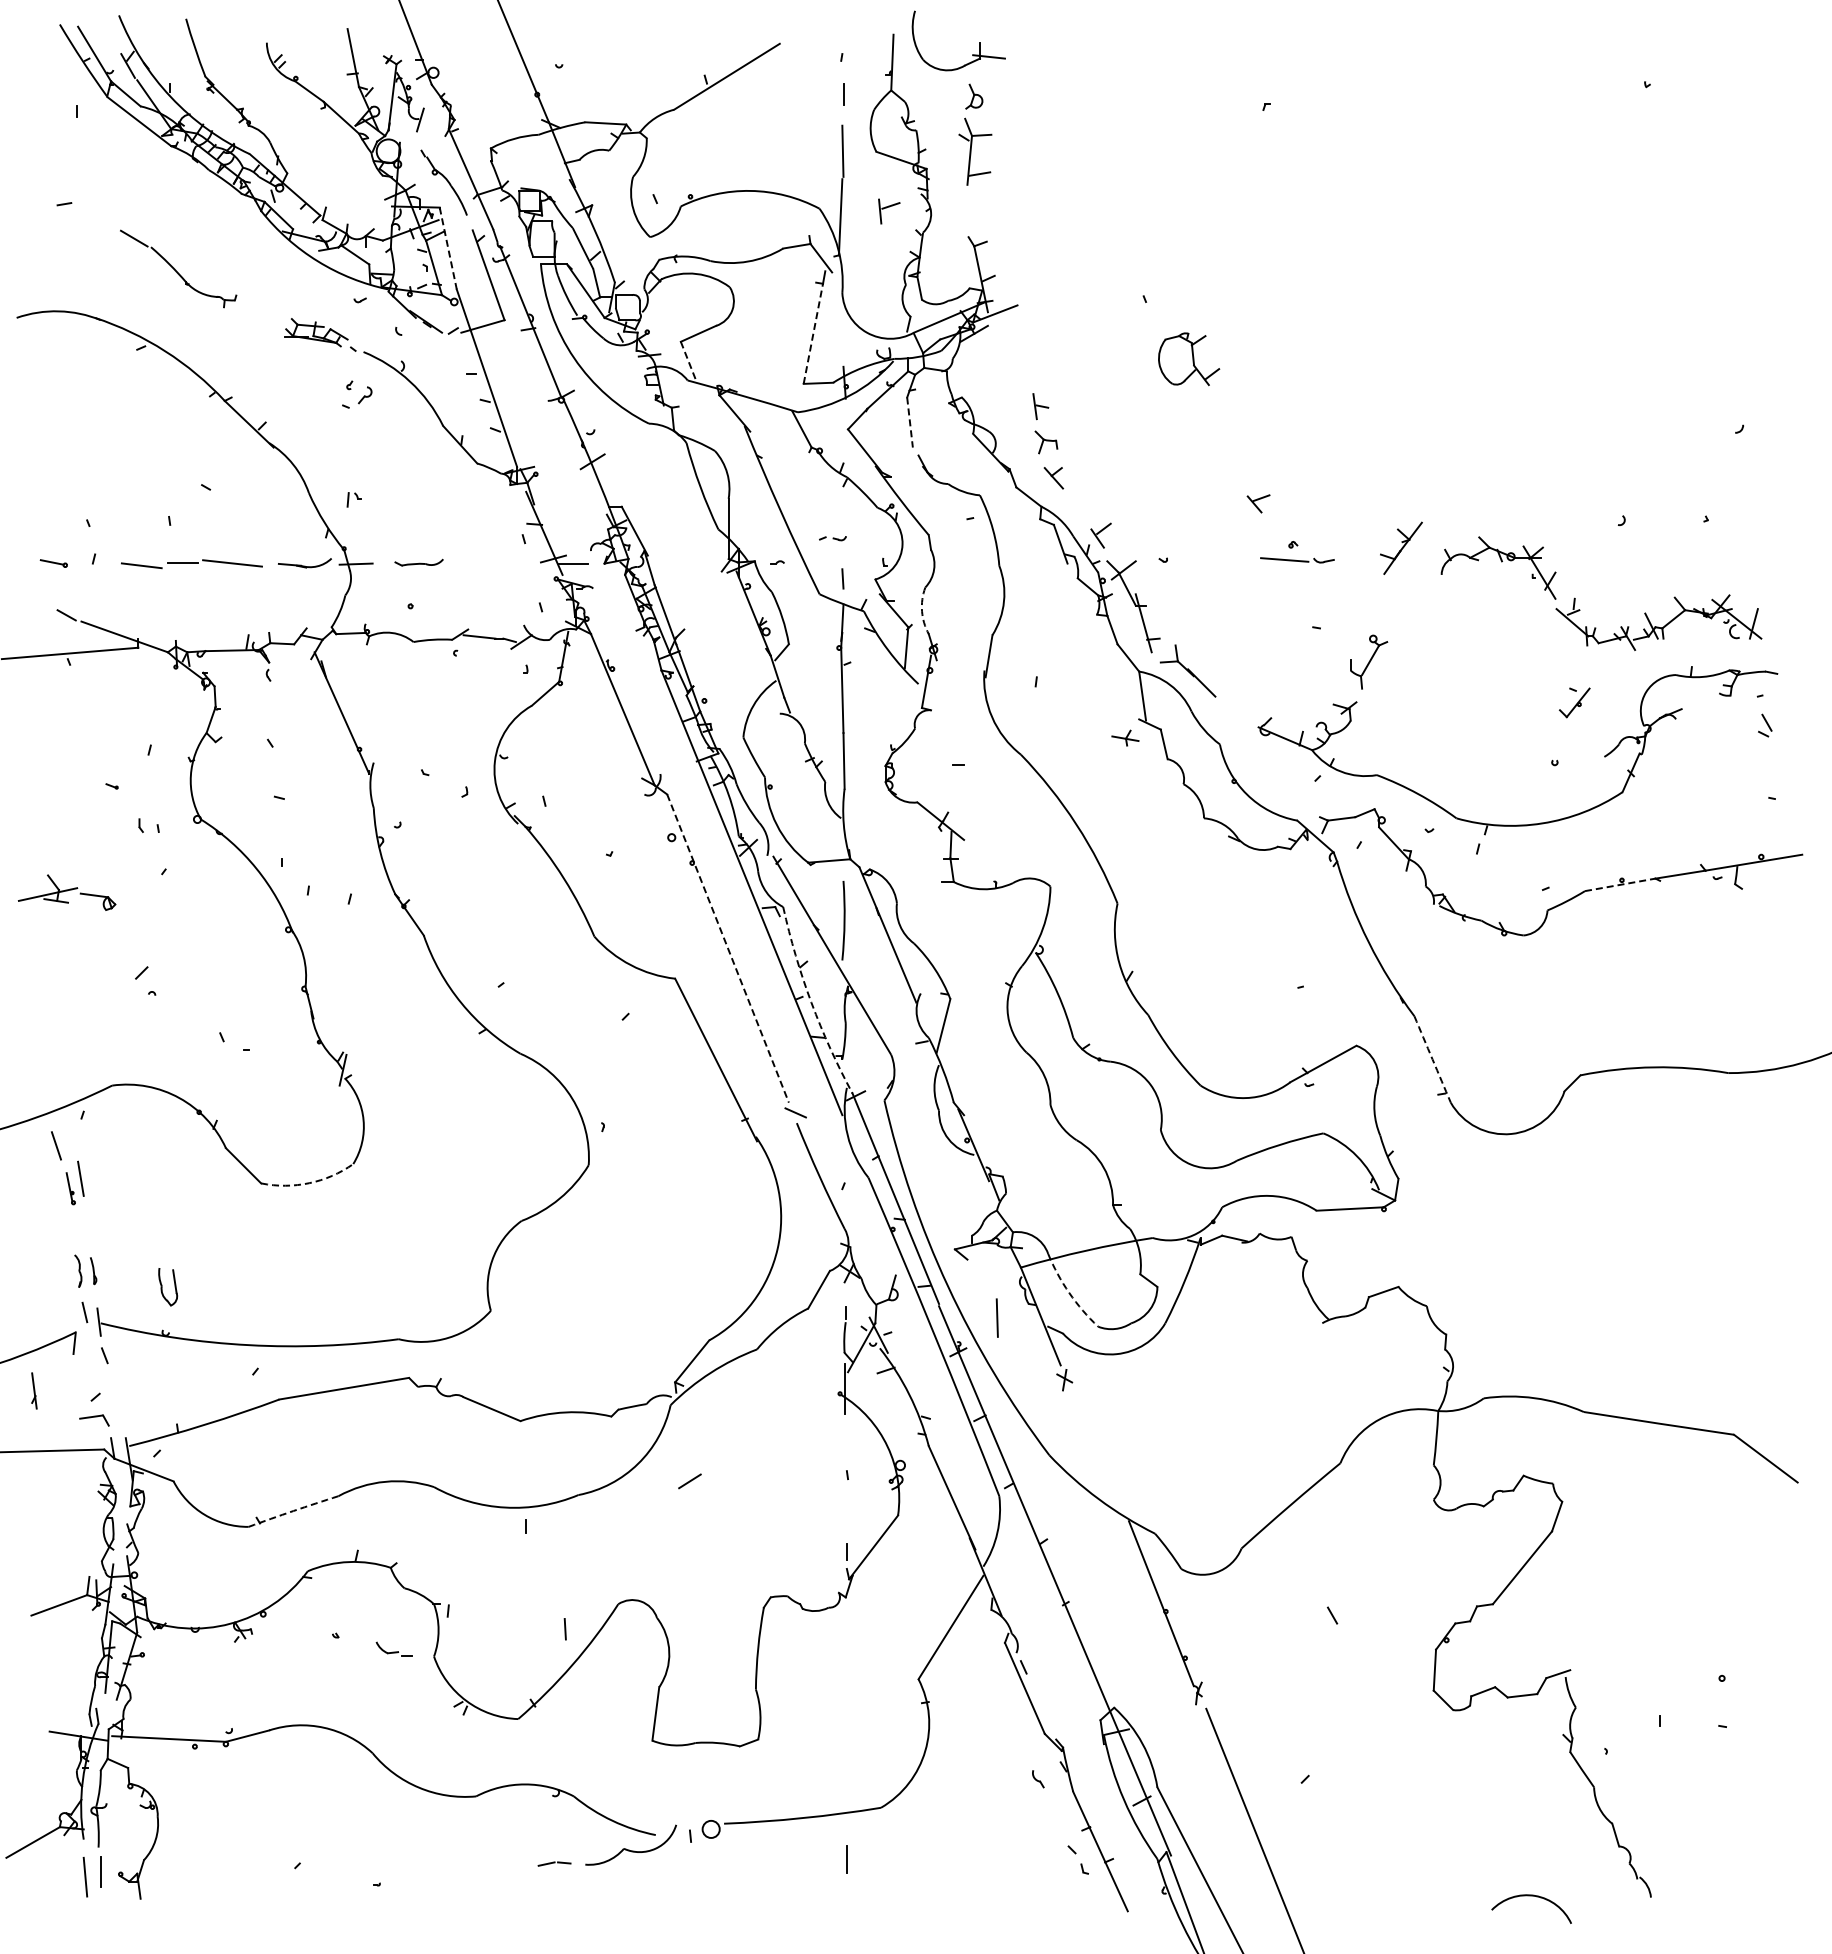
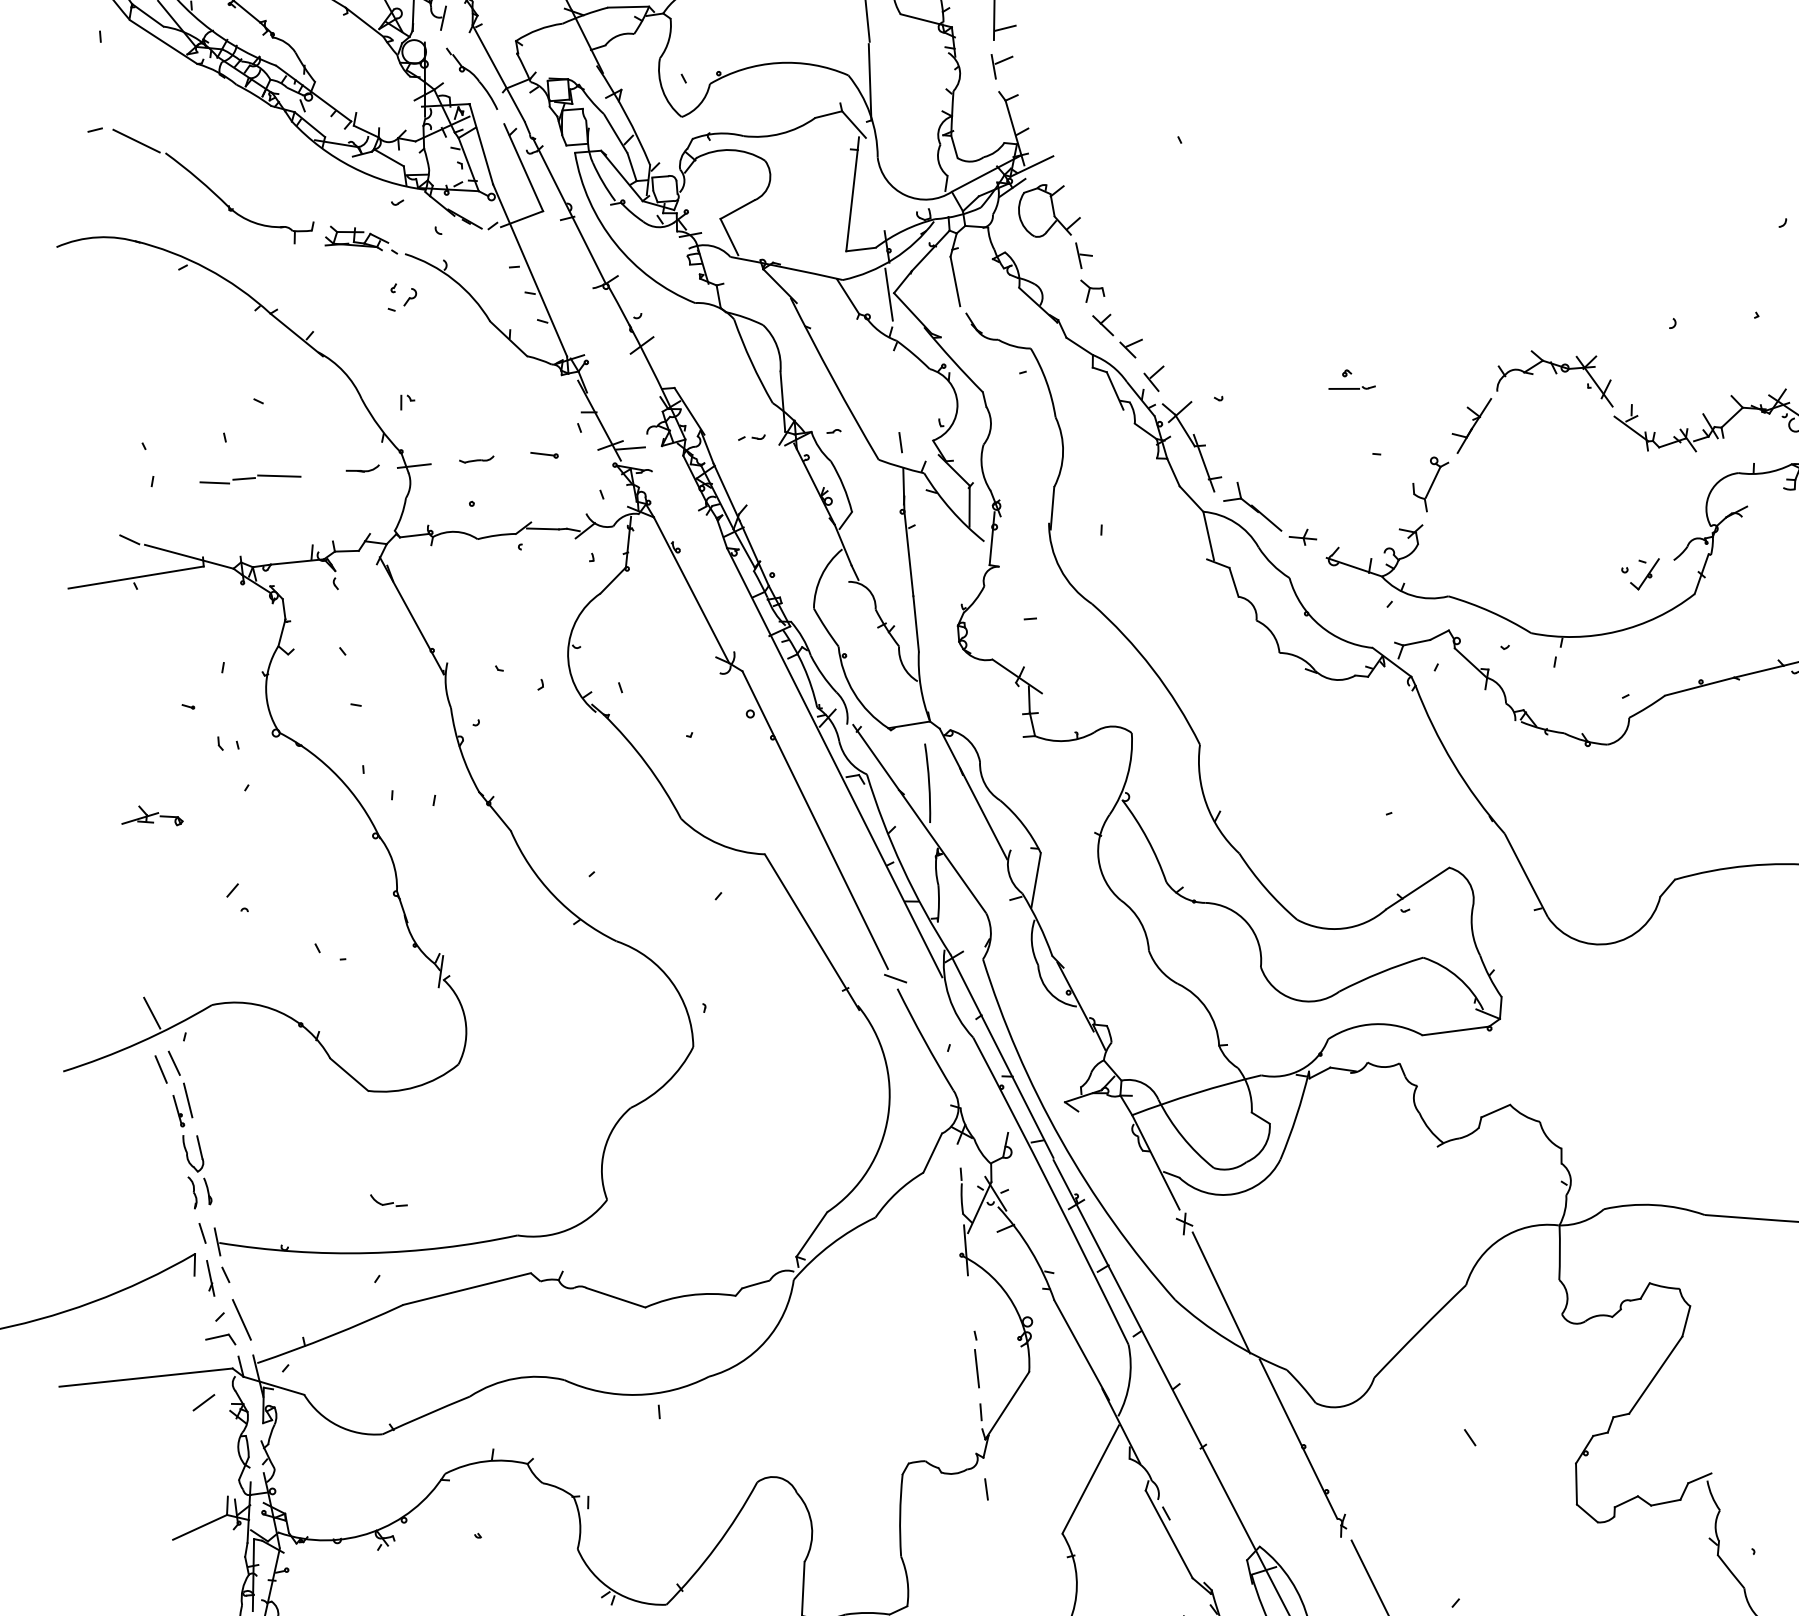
part: (889, 211) -> (1003, 66), moved
line: (448, 248) -> (481, 144), dashed -> solid
part: (178, 268) -> (213, 185), size x1.67
line: (813, 333) -> (852, 200), dashed -> solid
part: (1189, 359) -> (1049, 210), moved
line: (688, 361) -> (729, 237), dashed -> solid
line: (910, 423) -> (955, 282), dashed -> solid
line: (842, 430) -> (888, 294), added
part: (1258, 503) -> (1131, 348), moved
part: (832, 538) -> (751, 437), moved
part: (1401, 547) -> (1472, 425), moved
part: (1296, 560) -> (1351, 388), size x0.62
part: (304, 562) -> (362, 468), size x0.62
part: (418, 562) -> (476, 459), size x0.71
part: (53, 563) -> (544, 455), moved
part: (191, 563) -> (250, 478), size x0.71
arc: (922, 611) -> (982, 468), dashed -> solid
part: (1574, 702) -> (1644, 574), moved
part: (1125, 737) -> (1302, 536), moved
line: (1620, 884) -> (1699, 686), dashed -> solid
part: (67, 892) -> (152, 816), size x0.62
line: (728, 948) -> (815, 820), dashed -> solid
arc: (811, 1002) -> (902, 867), dashed -> solid
arc: (1432, 1059) -> (1526, 875), dashed -> solid
line: (51, 1088) -> (151, 1012), added
line: (69, 1140) -> (173, 1063), added
arc: (309, 1183) -> (416, 1087), dashed -> solid
part: (168, 1287) -> (193, 1153), moved
arc: (1069, 1293) -> (1182, 1137), dashed -> solid
line: (996, 1317) -> (976, 1368), moved
part: (34, 1390) -> (210, 1277), moved
line: (117, 1401) -> (242, 1319), added
line: (1095, 1451) -> (1220, 1292), added
line: (689, 1481) -> (203, 1402), moved
arc: (293, 1511) -> (426, 1415), dashed -> solid
line: (564, 1629) -> (985, 1489), moved
part: (393, 1648) -> (388, 1199), moved

